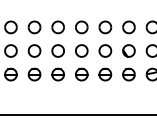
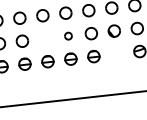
part: (57, 50) -> (44, 38), removed
part: (81, 50) -> (68, 35), size x0.6
part: (128, 74) -> (116, 54), removed

